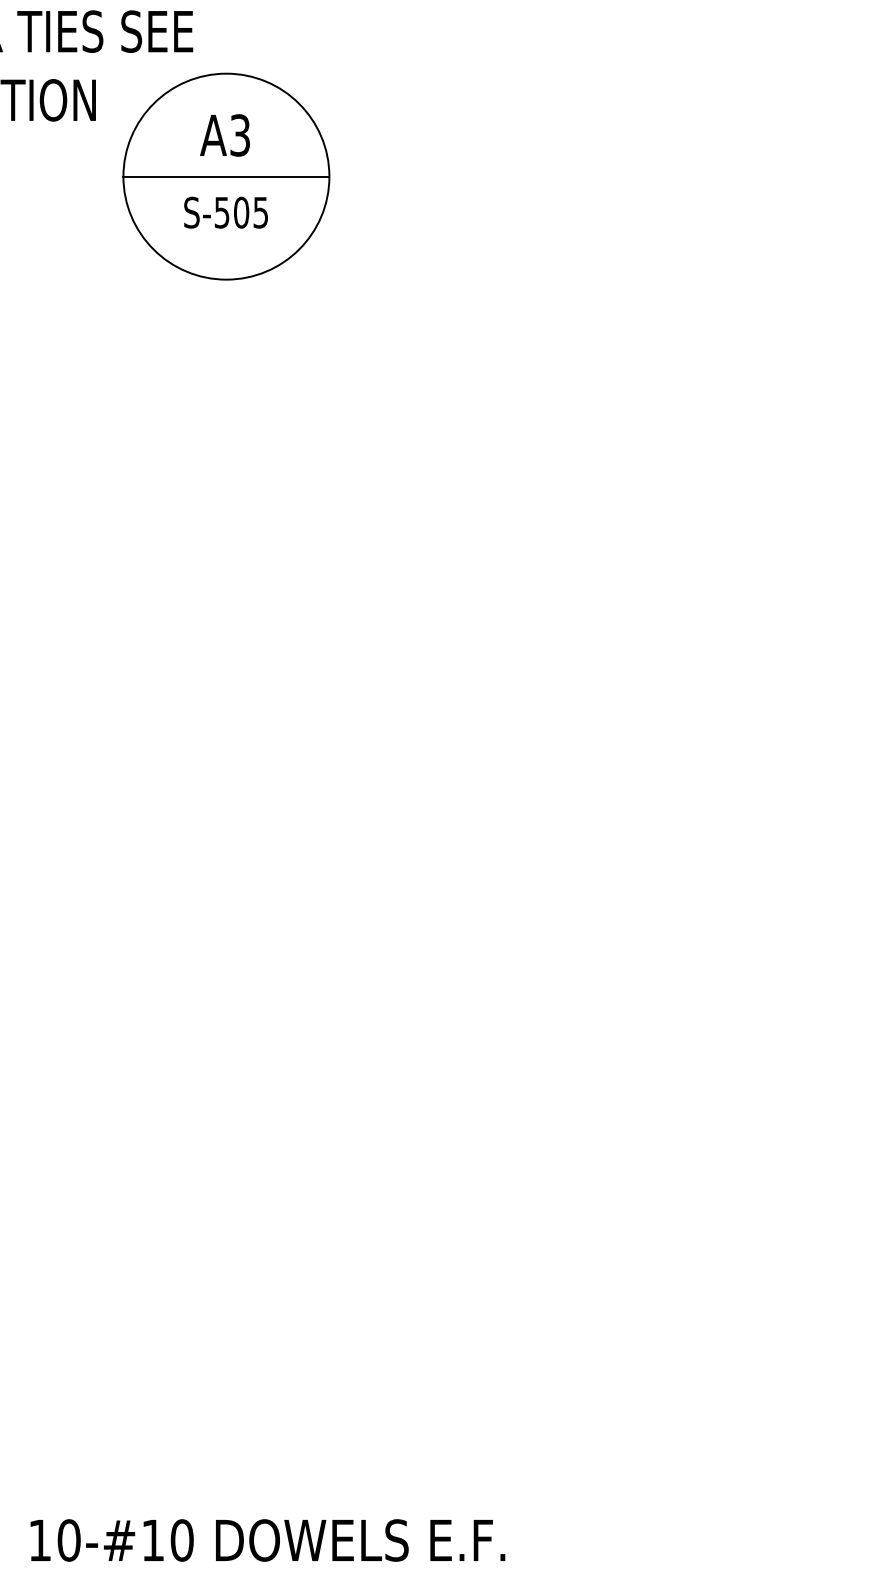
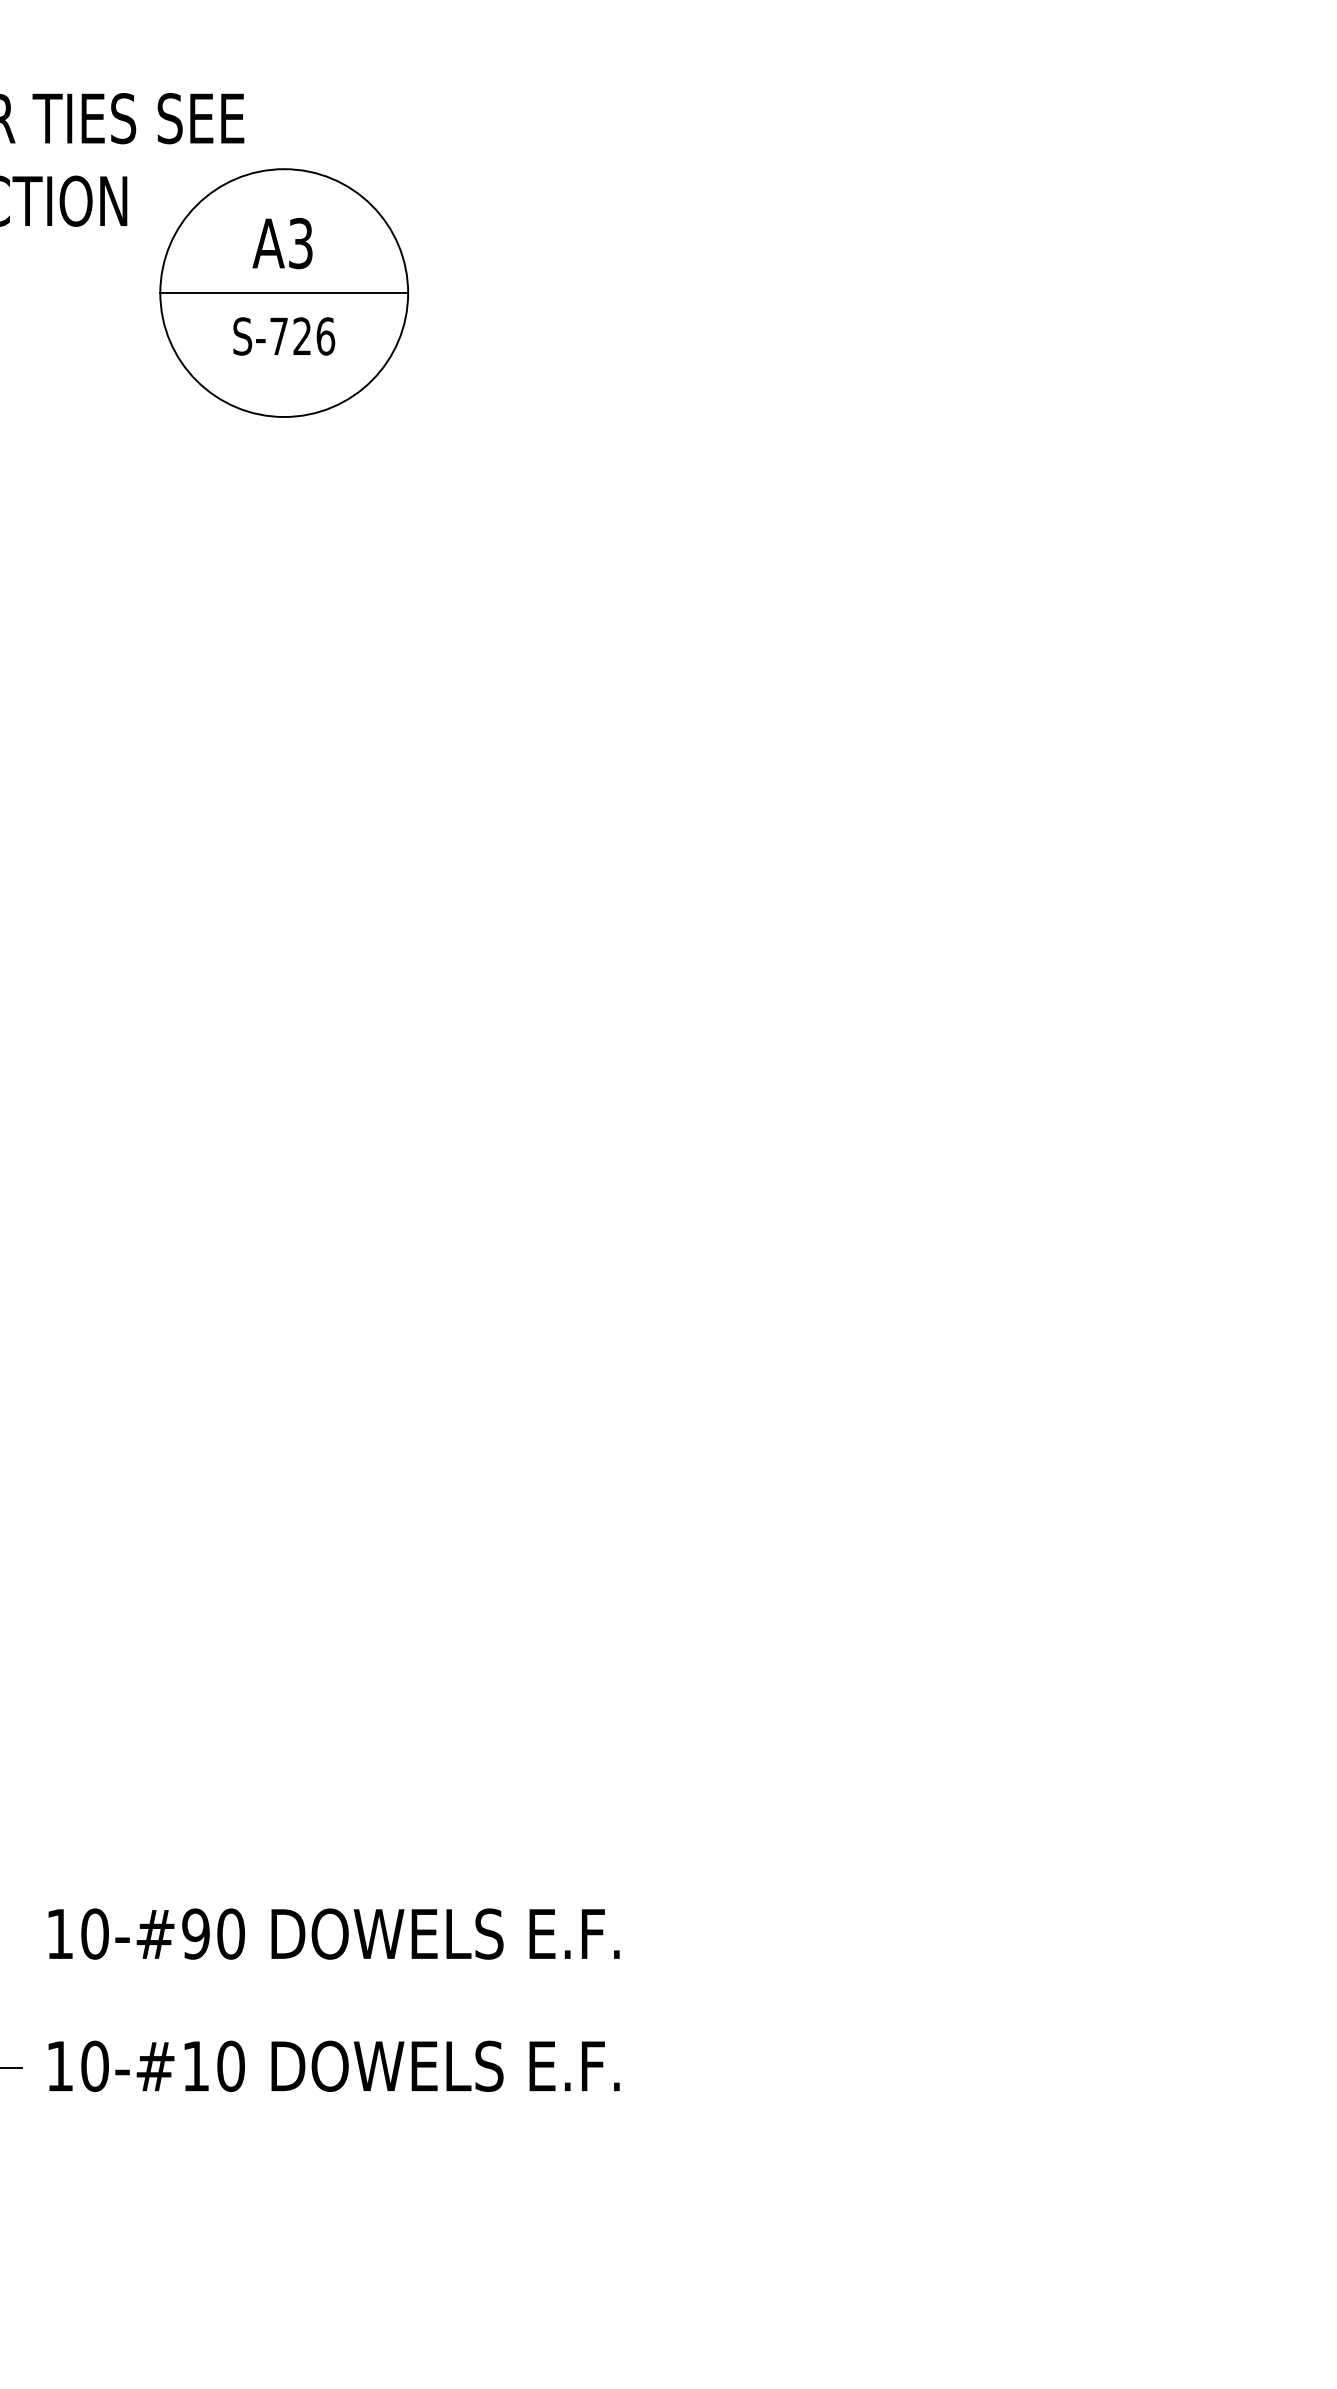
text: (241, 212) -> (302, 336), S-505 -> S-726
text: (152, 1540) -> (195, 1933), 10-#10 -> 10-#90

